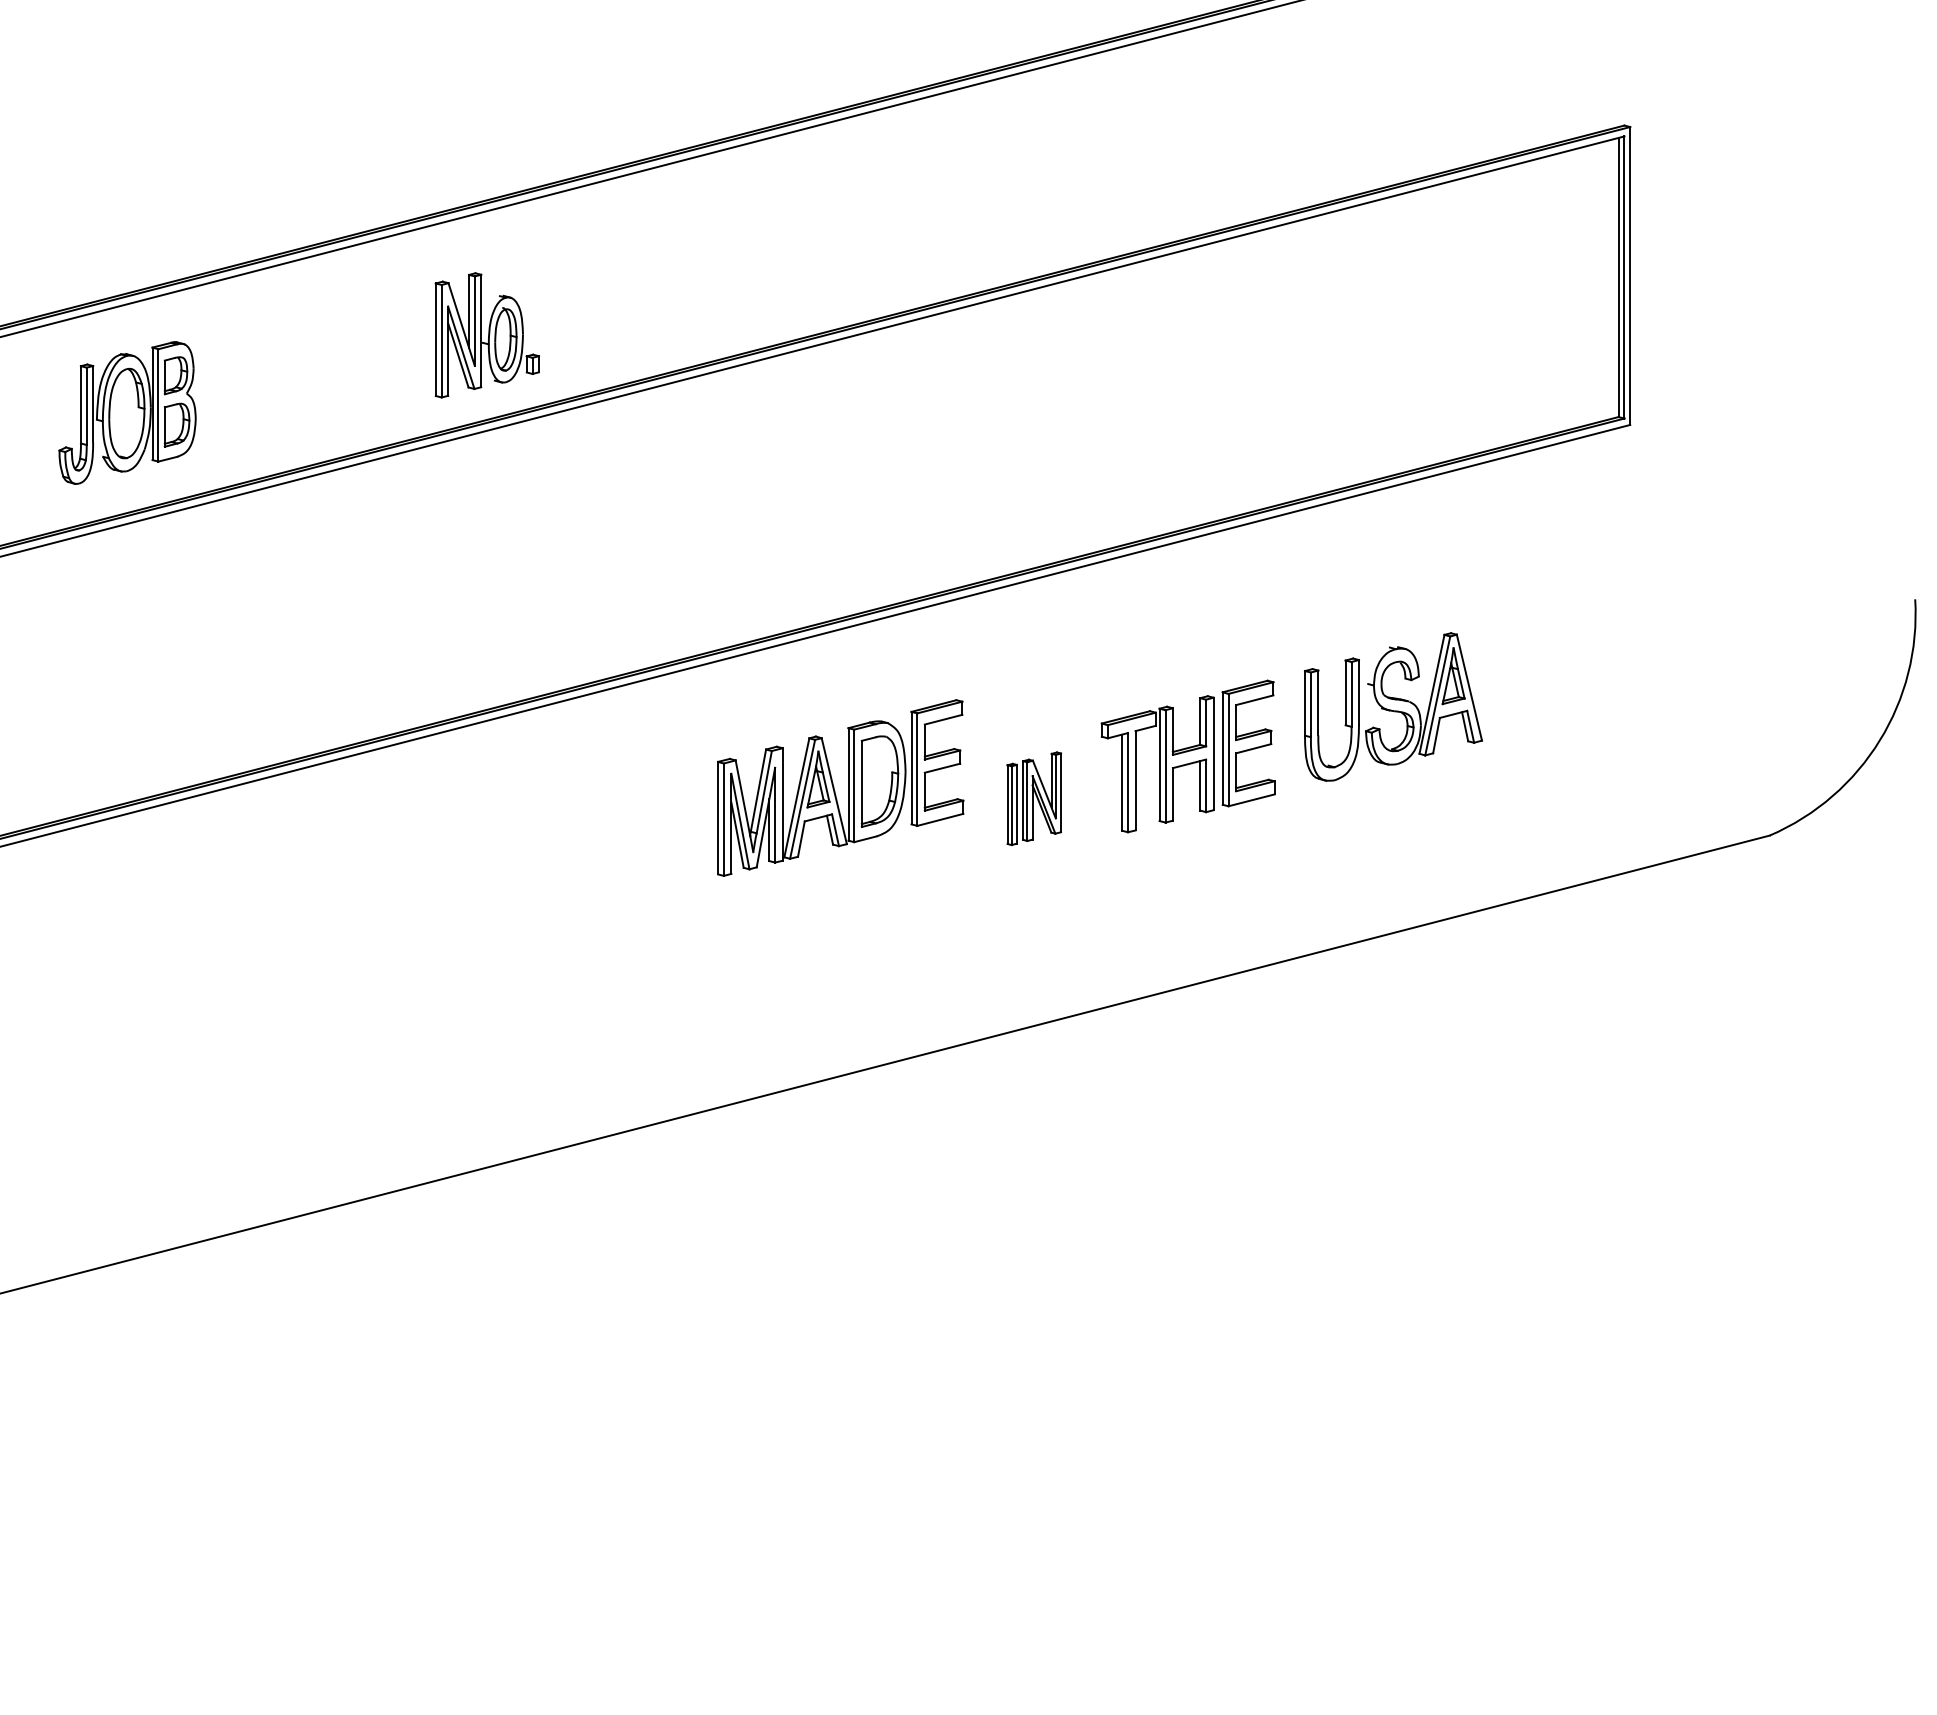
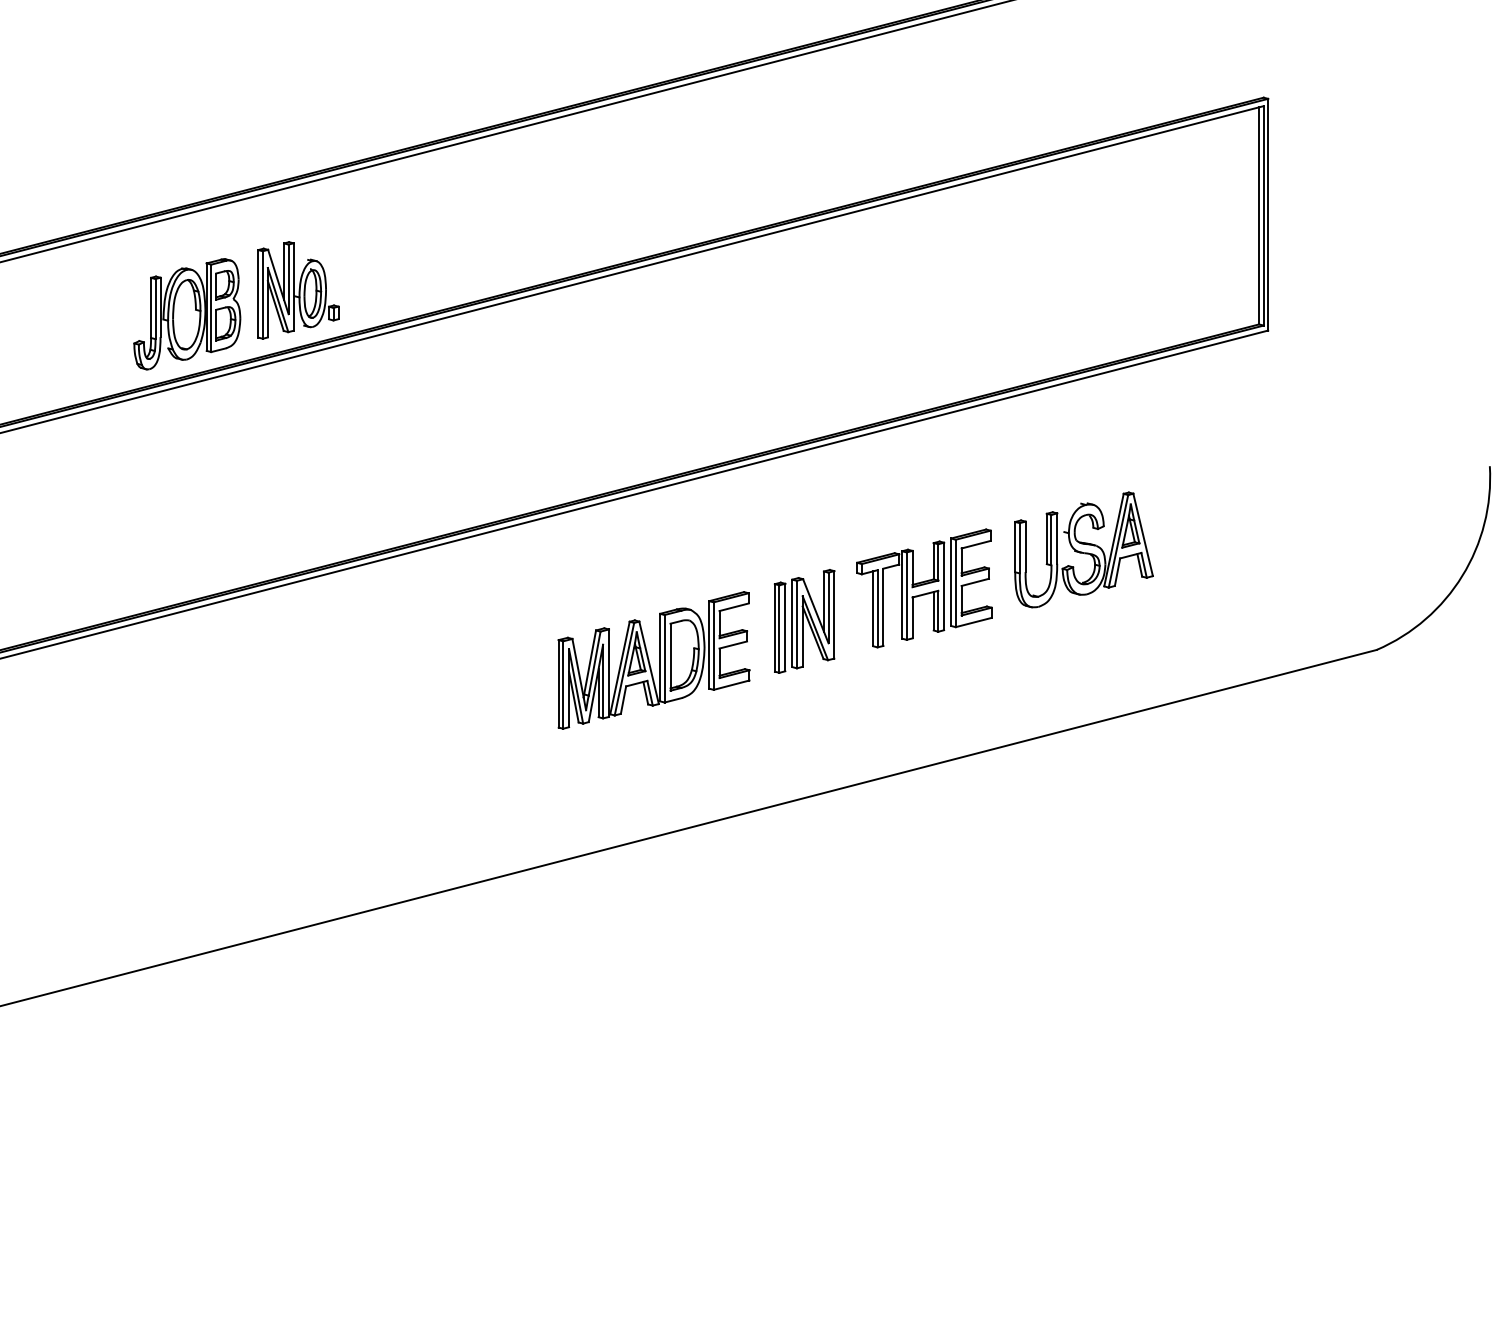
part: (486, 335) -> (297, 290), moved
part: (127, 412) -> (187, 313), moved
part: (840, 787) -> (653, 659), moved
part: (1034, 798) -> (804, 621), size x1.43

